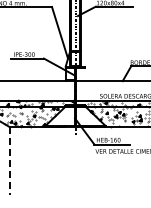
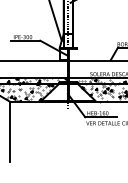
line: (9, 160) -> (9, 131), dashed -> solid

